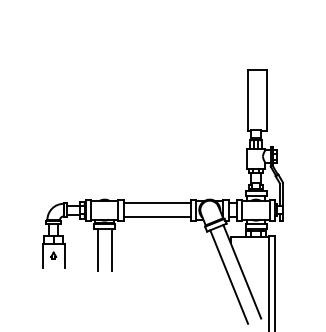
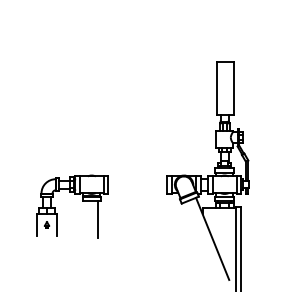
line: (156, 203) -> (137, 178), removed
line: (156, 217) -> (137, 191), removed
line: (97, 250) -> (85, 220), removed
line: (229, 276) -> (201, 243), removed

